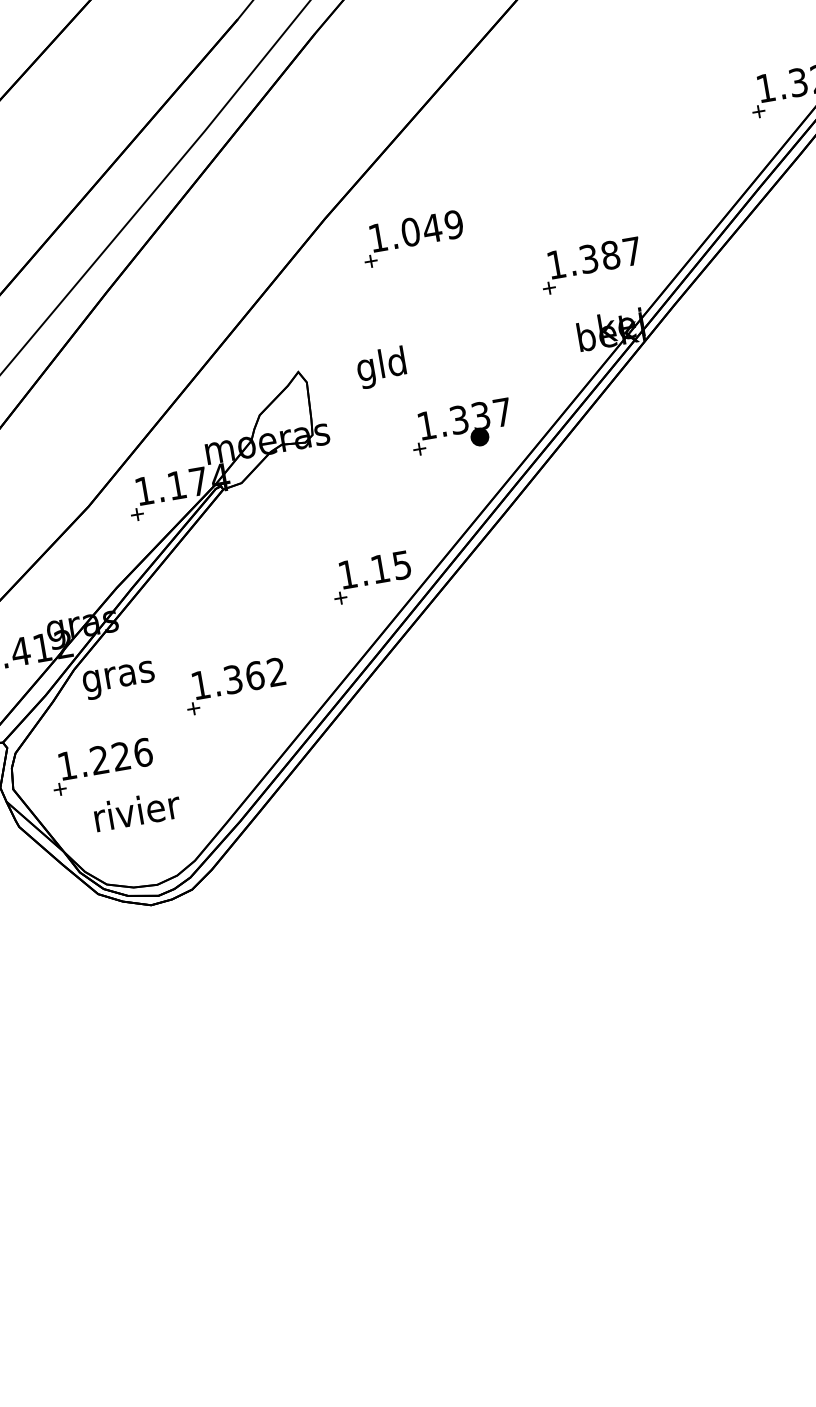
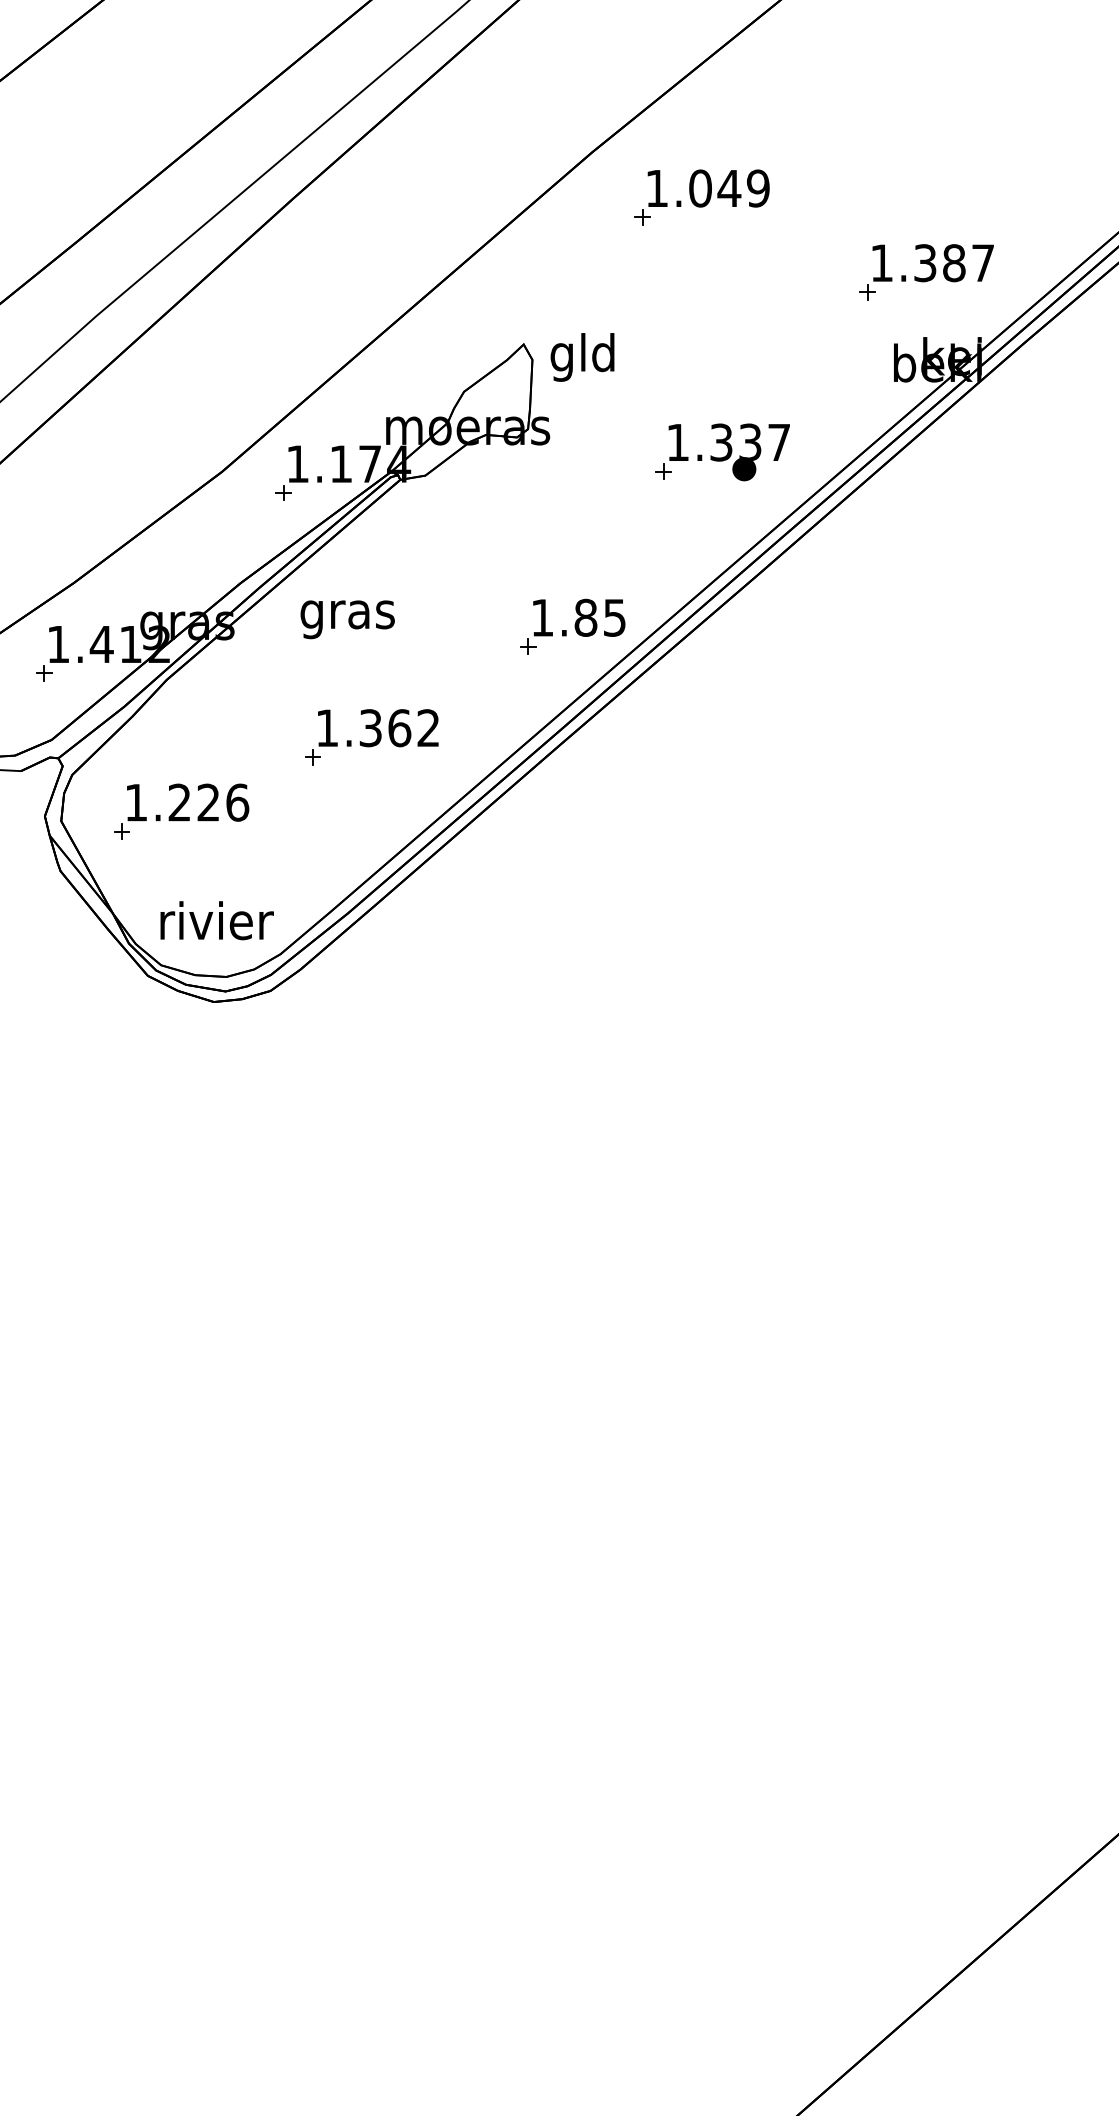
text: (381, 367) -> (582, 357), moved
text: (380, 568) -> (585, 617), 1.15 -> 1.85
text: (118, 680) -> (347, 619), moved
text: (136, 810) -> (216, 920), moved

